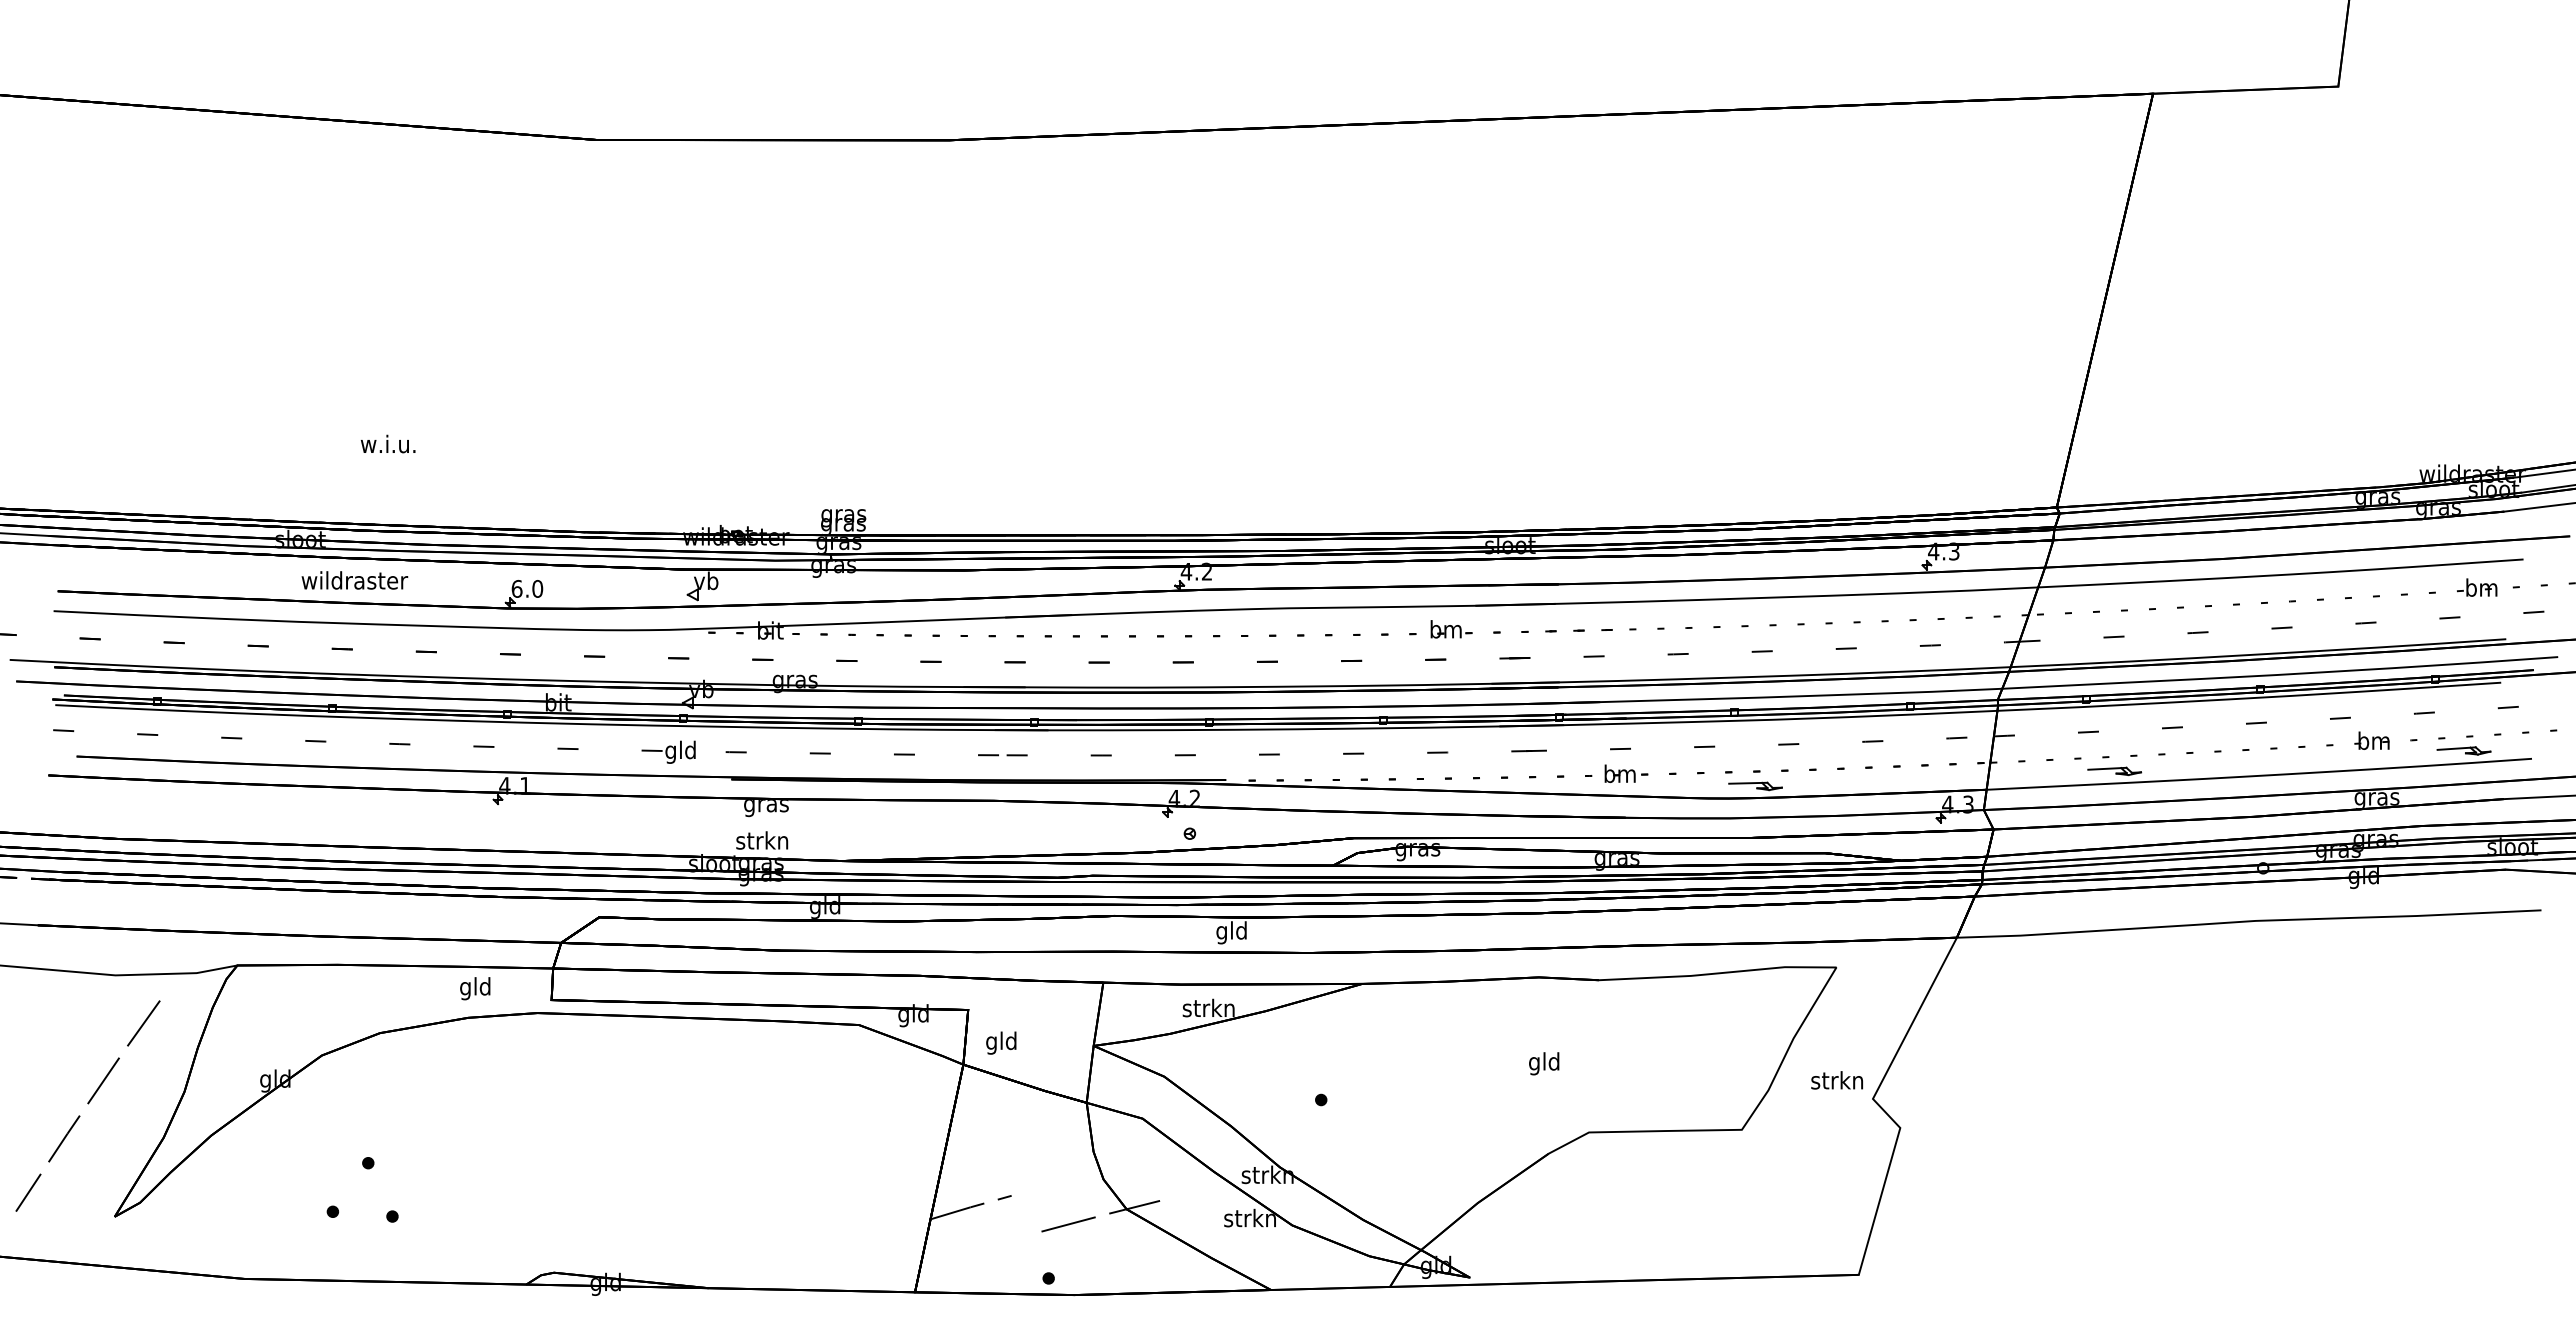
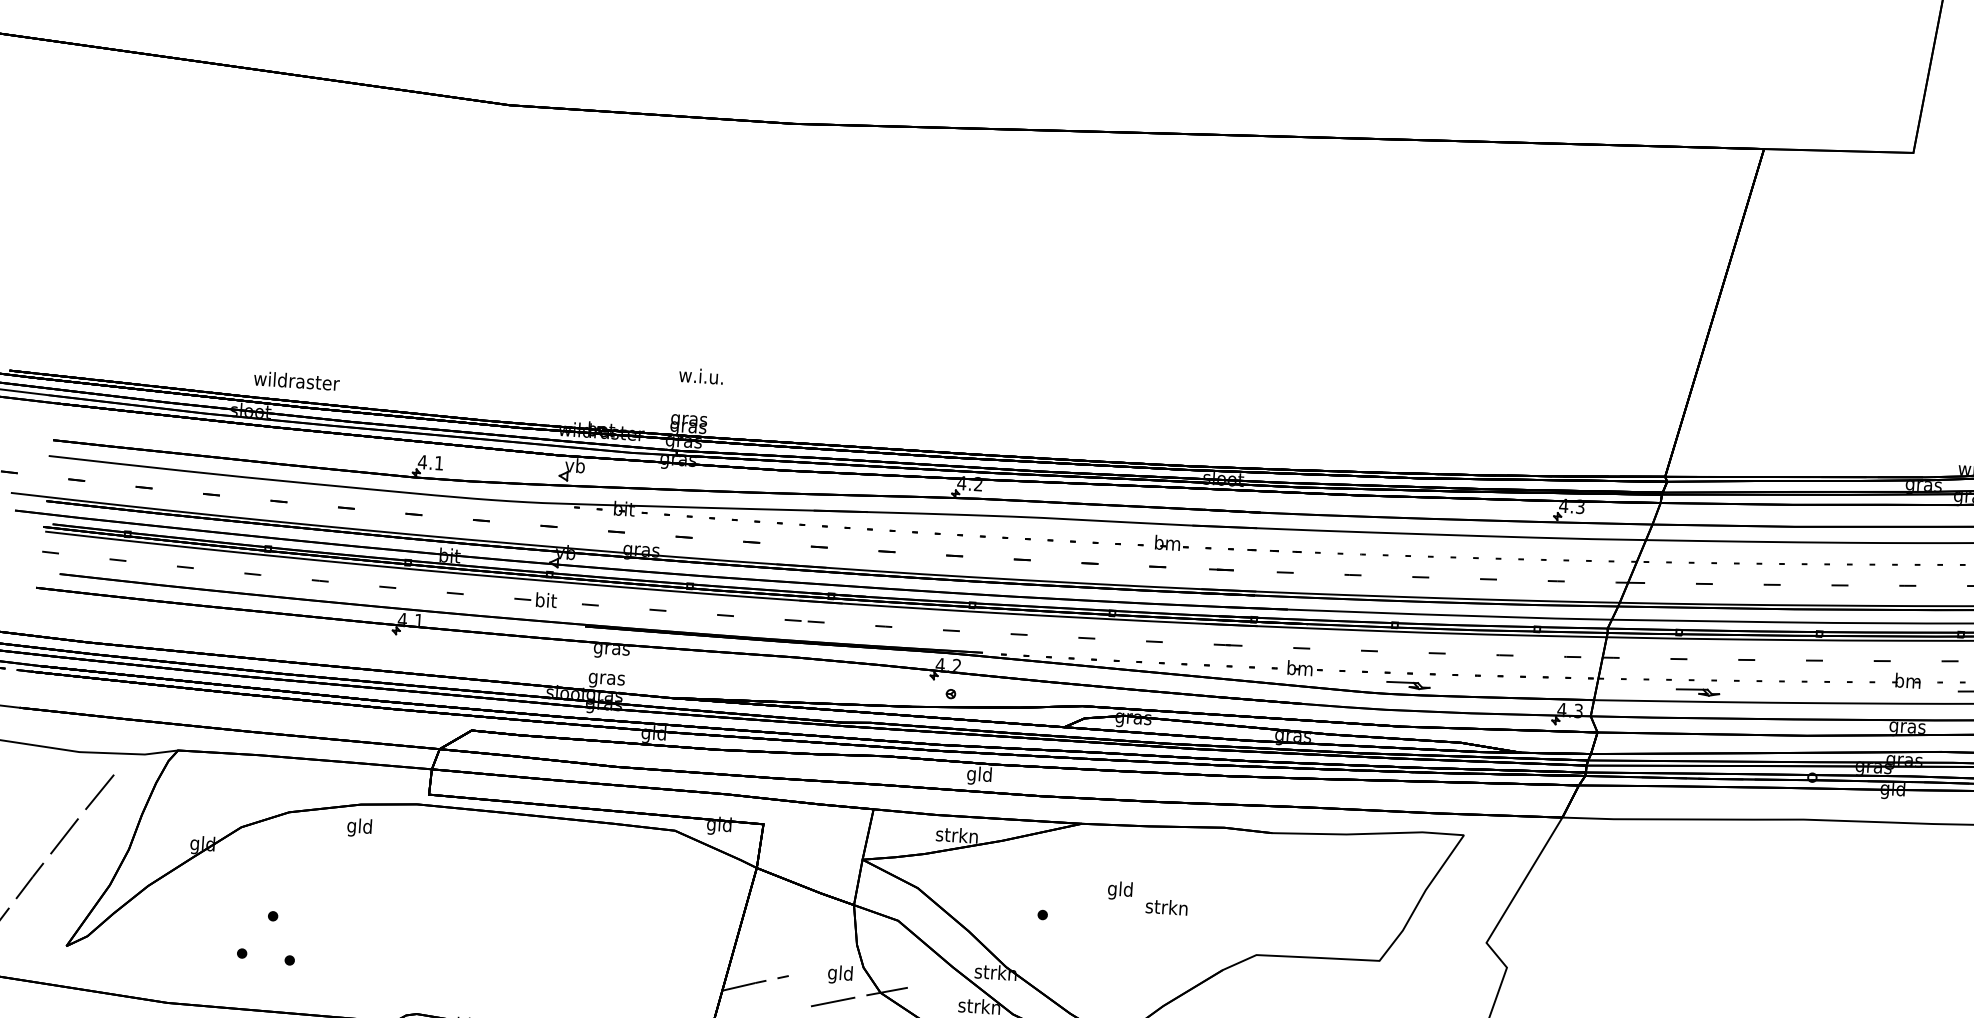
text: (387, 443) -> (700, 375), moved
text: (354, 580) -> (296, 381), moved
text: (527, 588) -> (431, 462), 6.0 -> 4.1
text: (680, 751) -> (545, 601), gld -> bit
text: (762, 842) -> (606, 678), strkn -> gras
text: (475, 988) -> (359, 827), moved
text: (1001, 1042) -> (840, 974), moved
text: (1544, 1063) -> (1120, 890), moved
text: (1836, 1080) -> (1166, 907), moved

